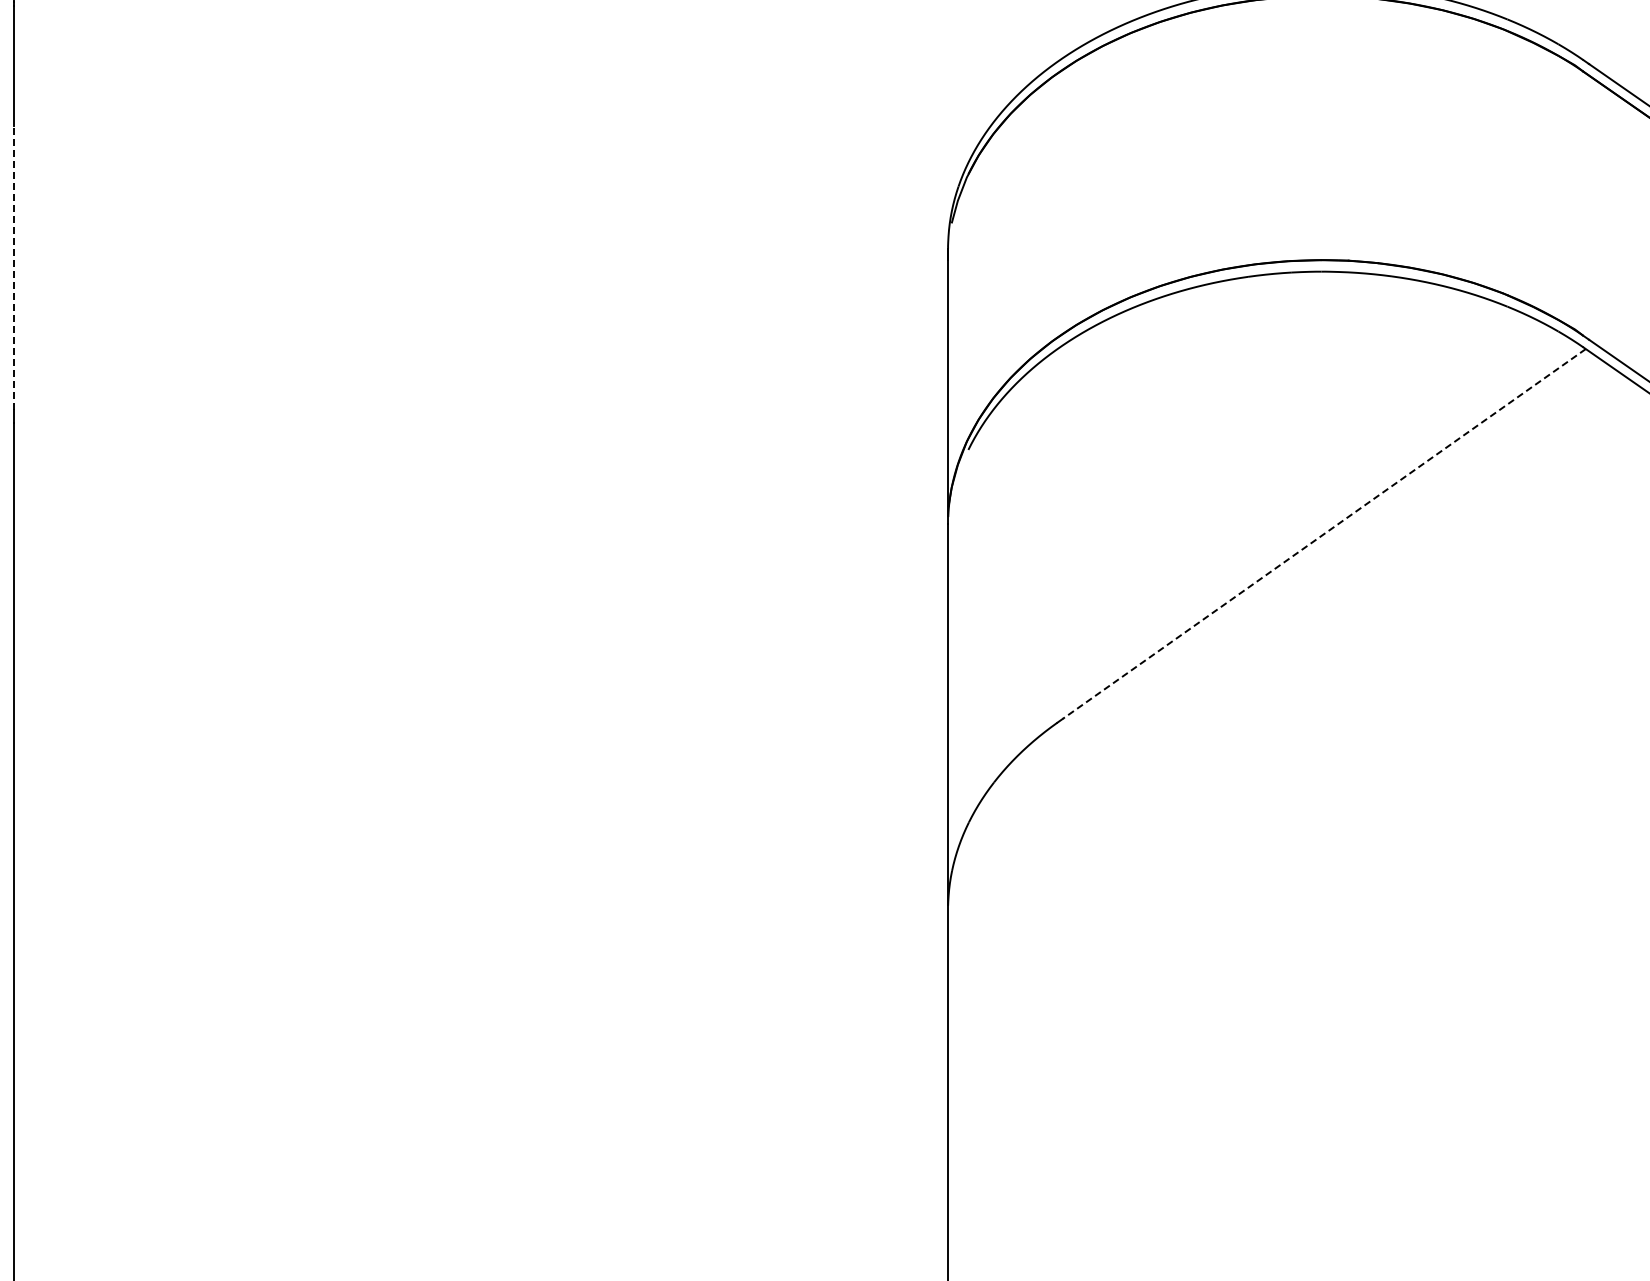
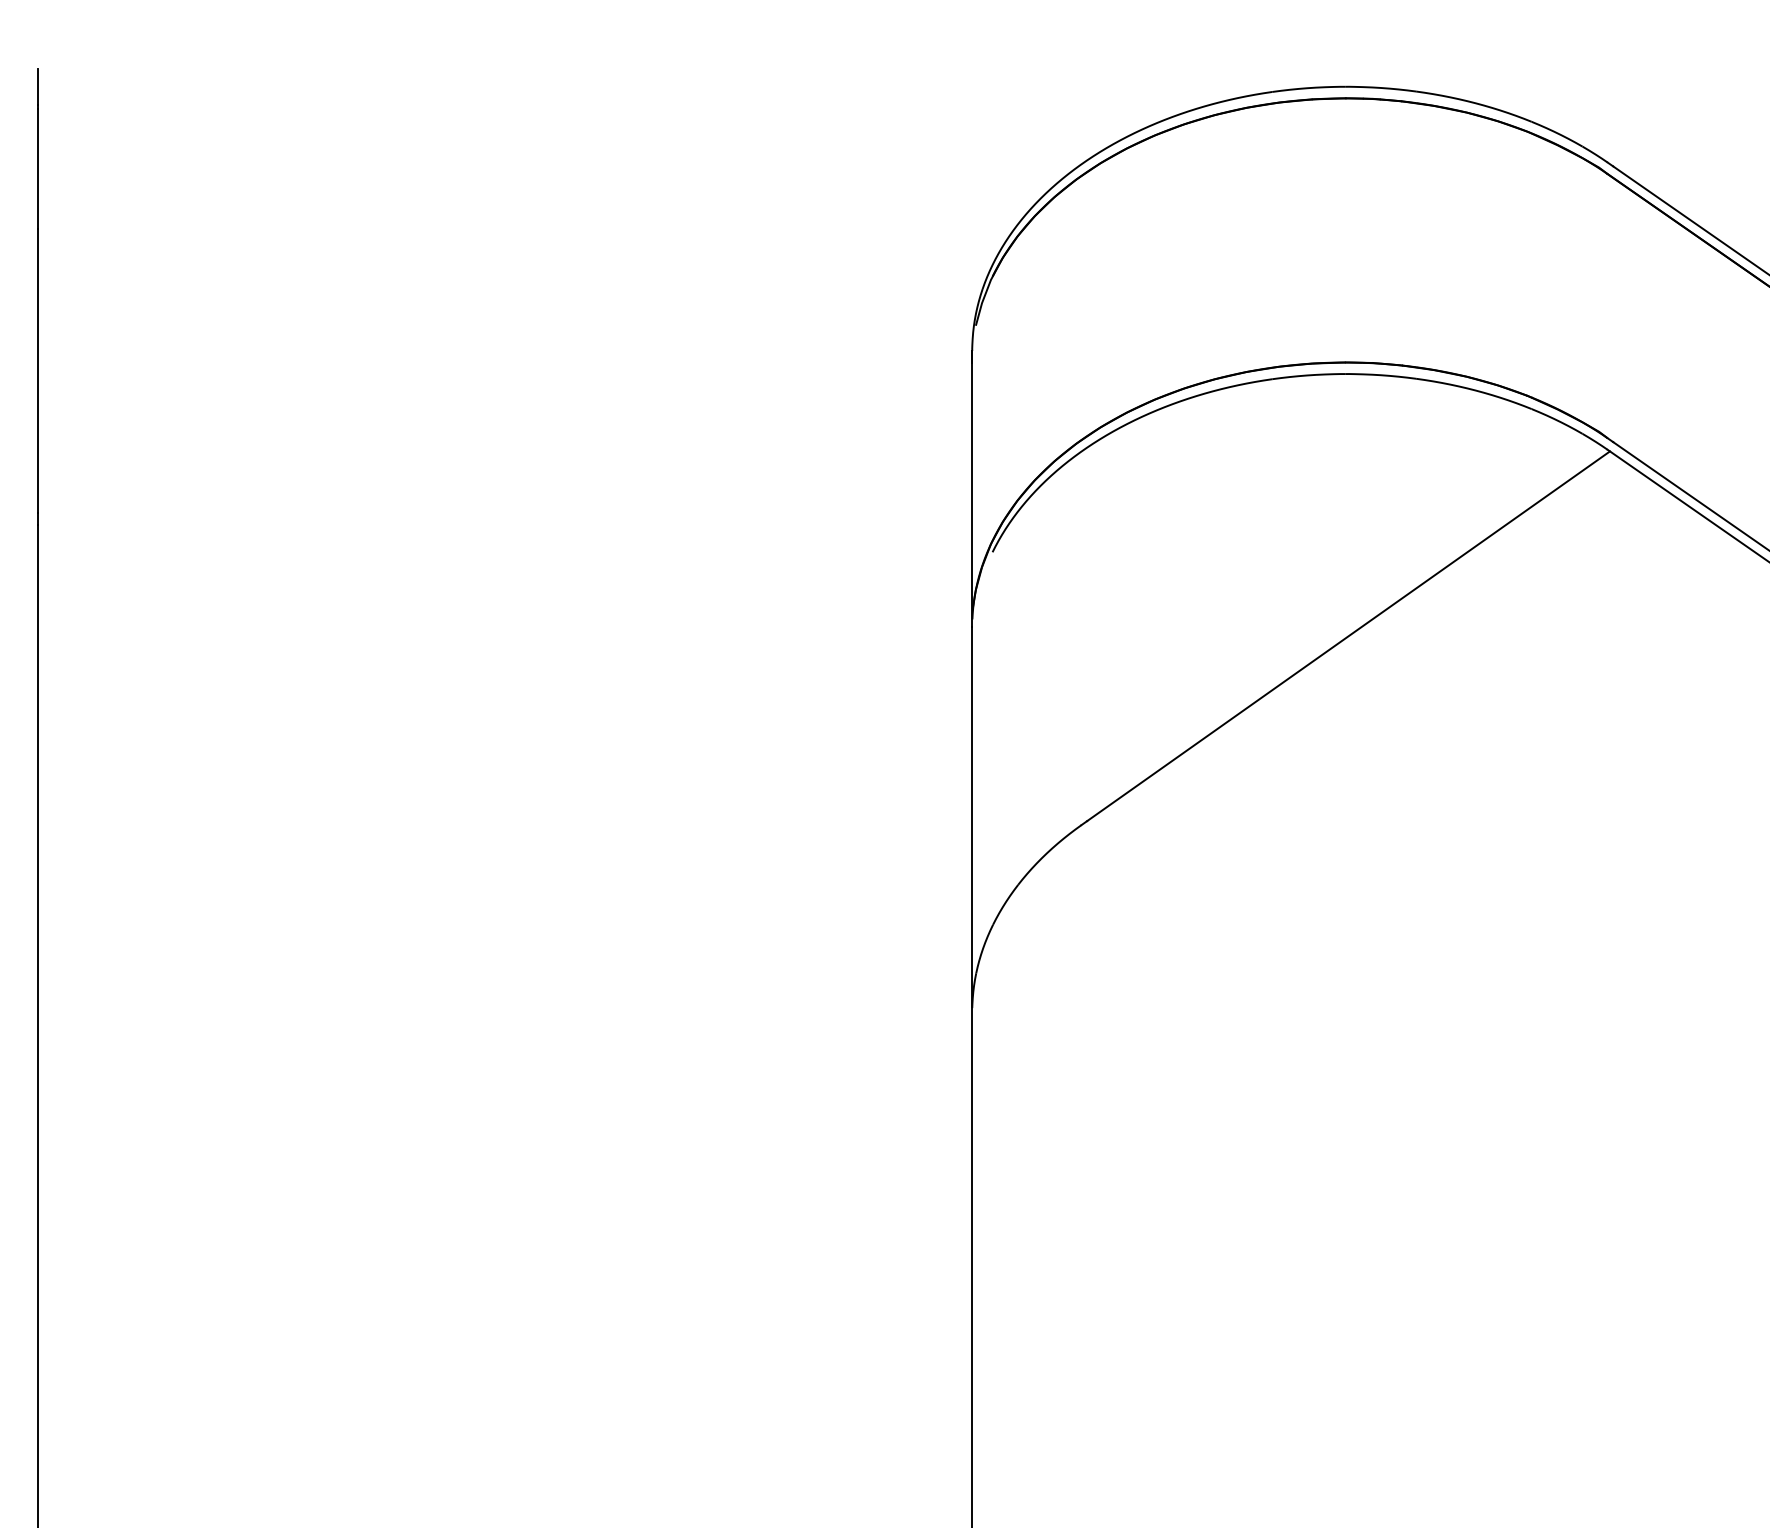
line: (14, 268) -> (38, 370), dashed -> solid
line: (1324, 534) -> (1348, 636), dashed -> solid

